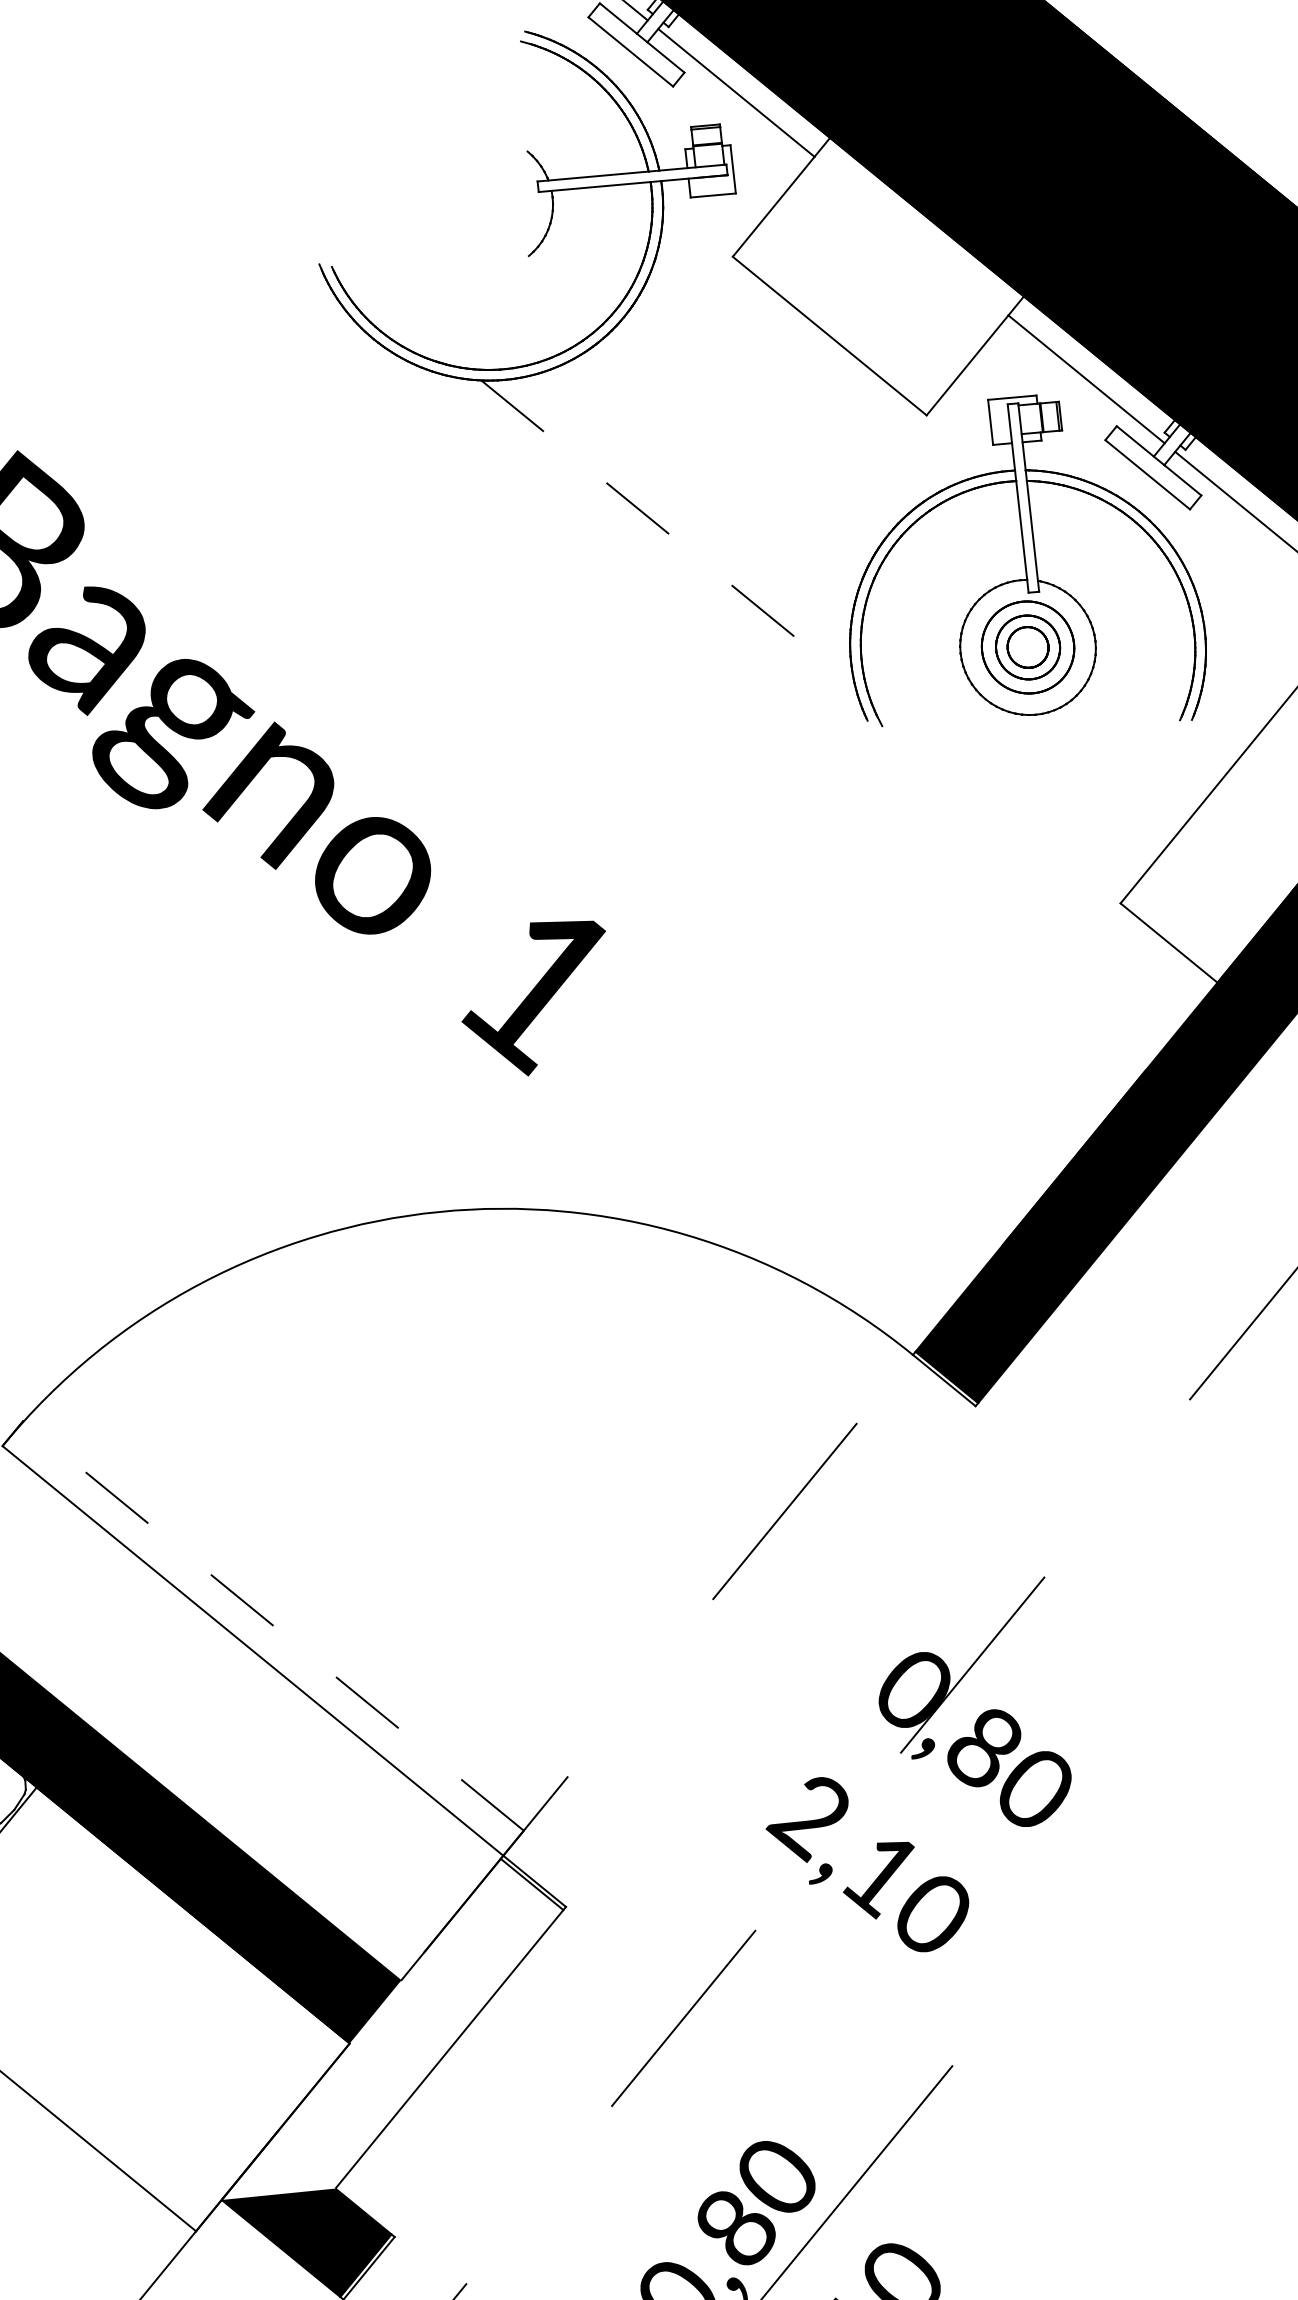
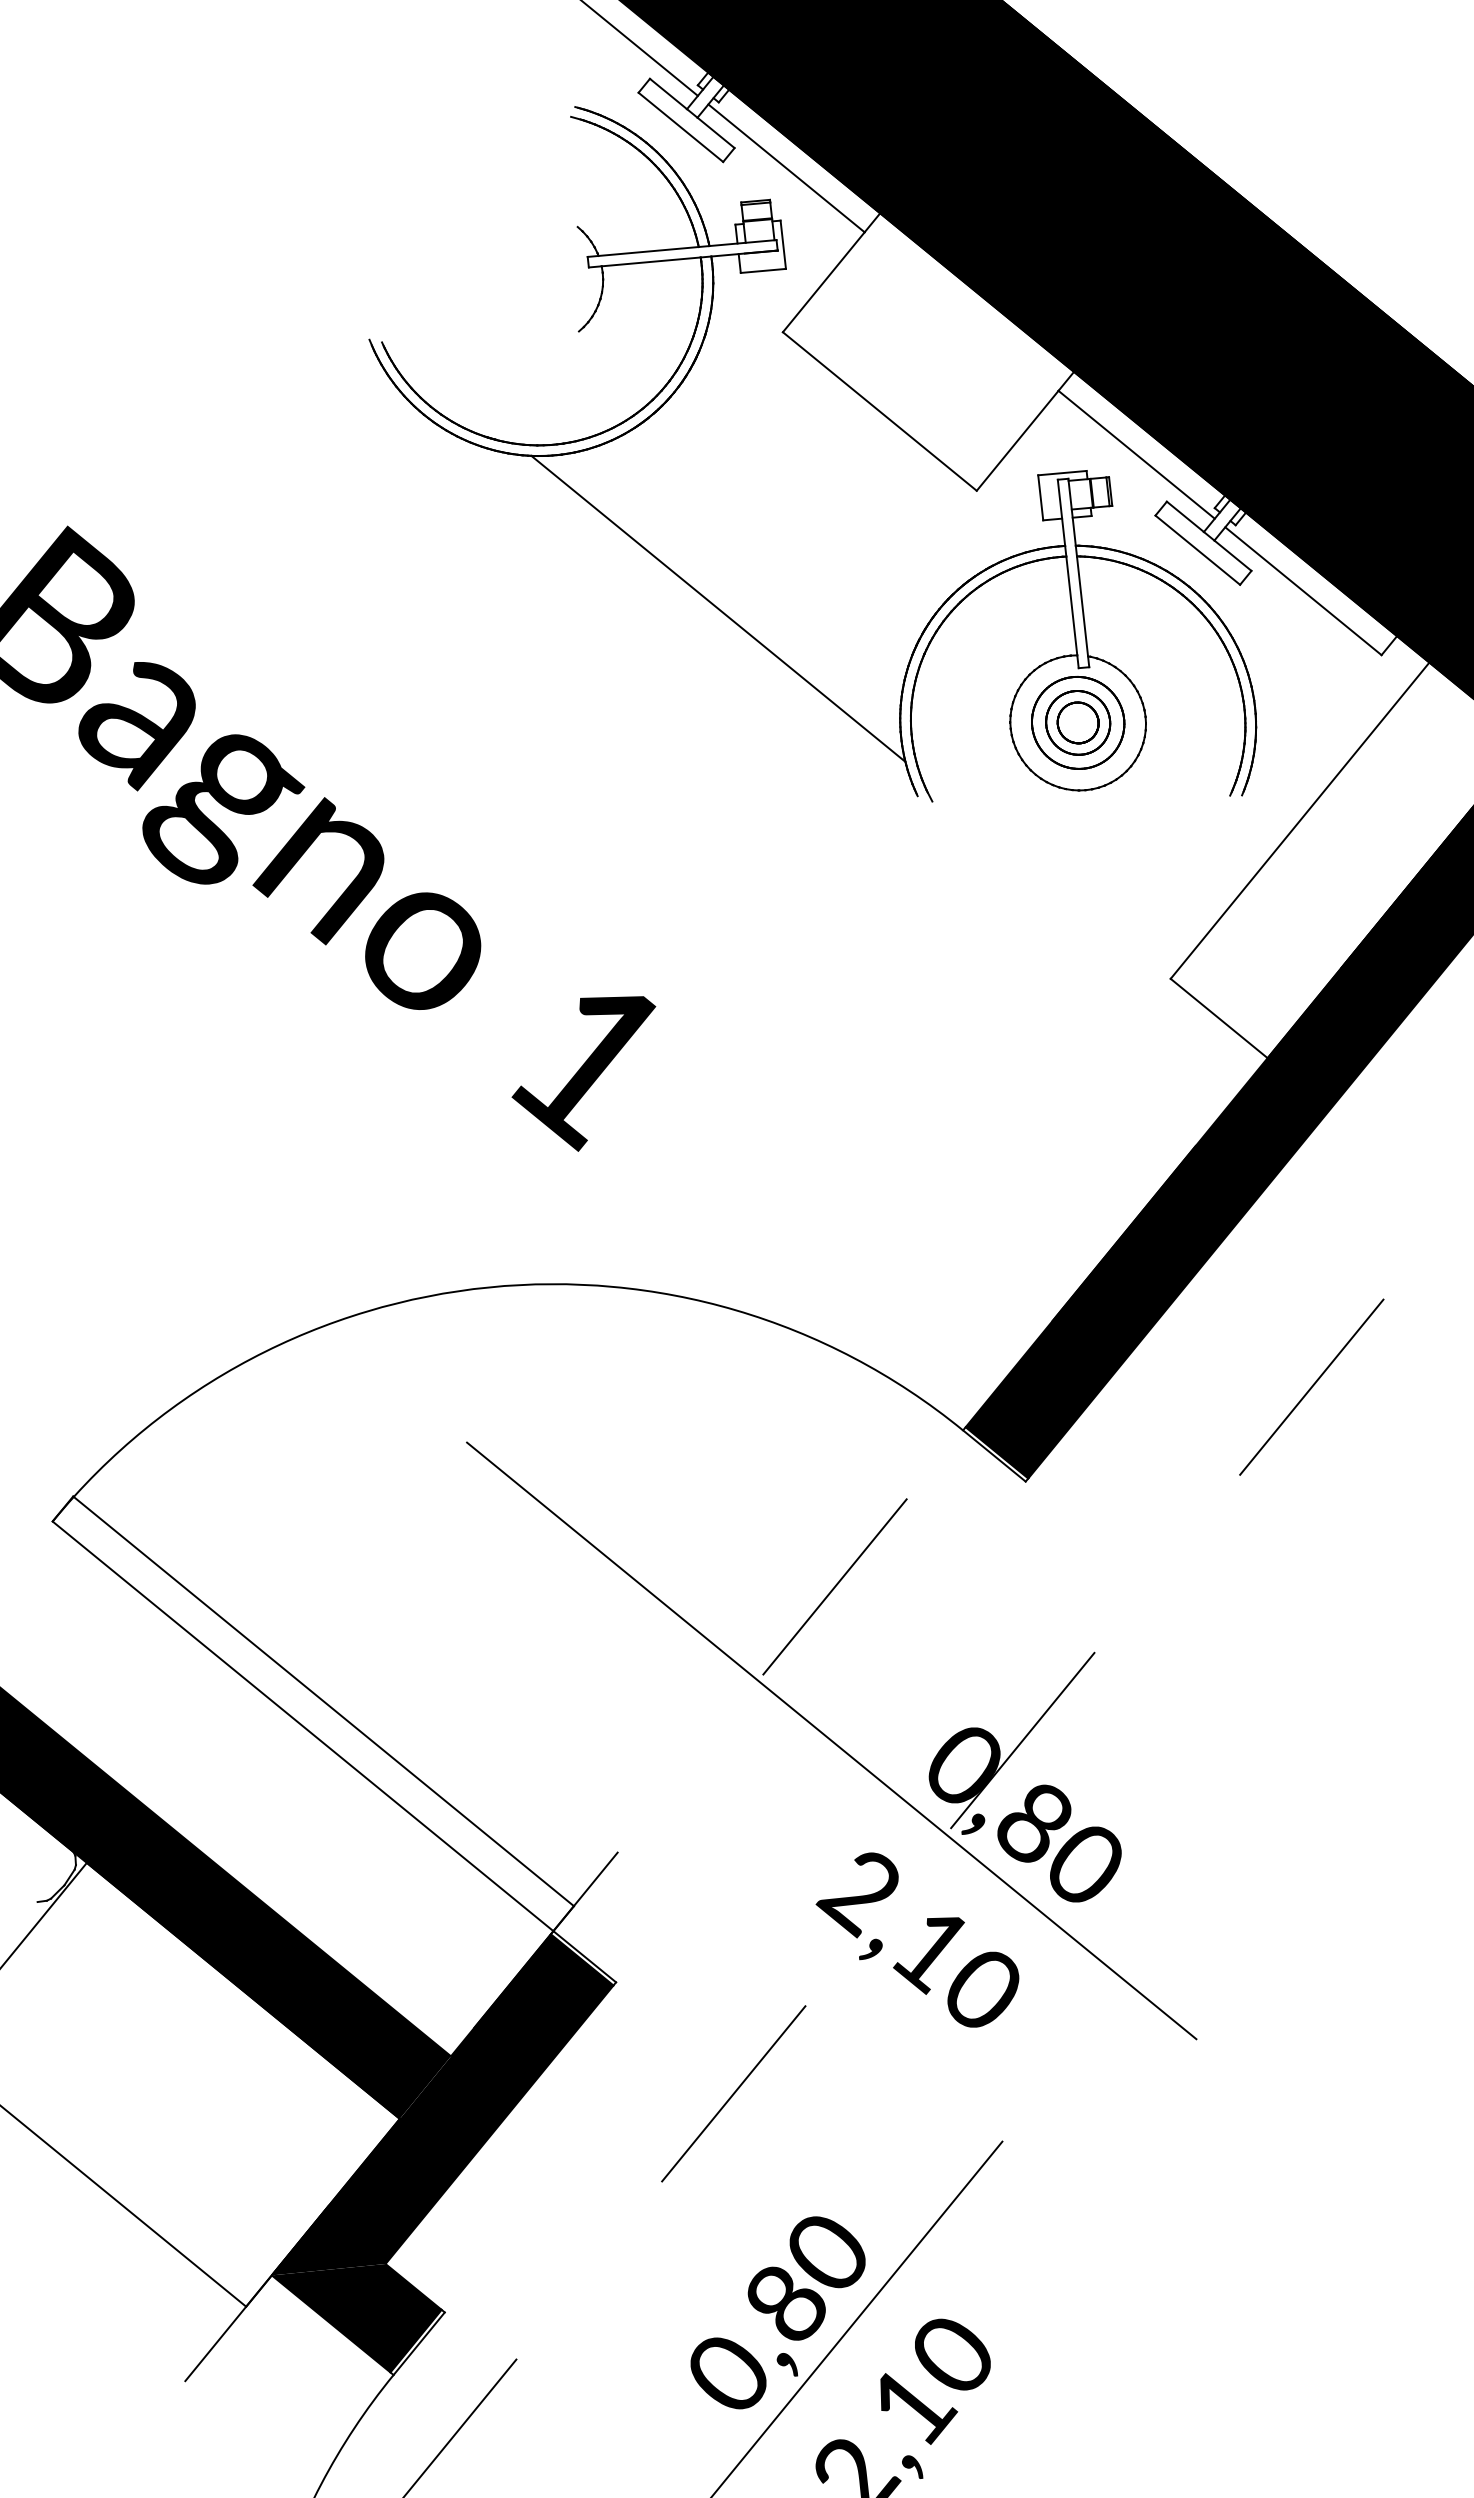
line: (668, 533) -> (718, 608), dashed -> solid
line: (273, 1626) -> (323, 1701), dashed -> solid
line: (781, 1665) -> (831, 1740), added
fill: (392, 2029) -> (442, 2104), added

